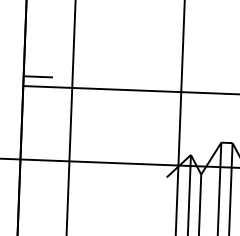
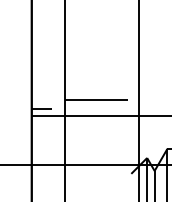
line: (119, 67) -> (96, 100), added

